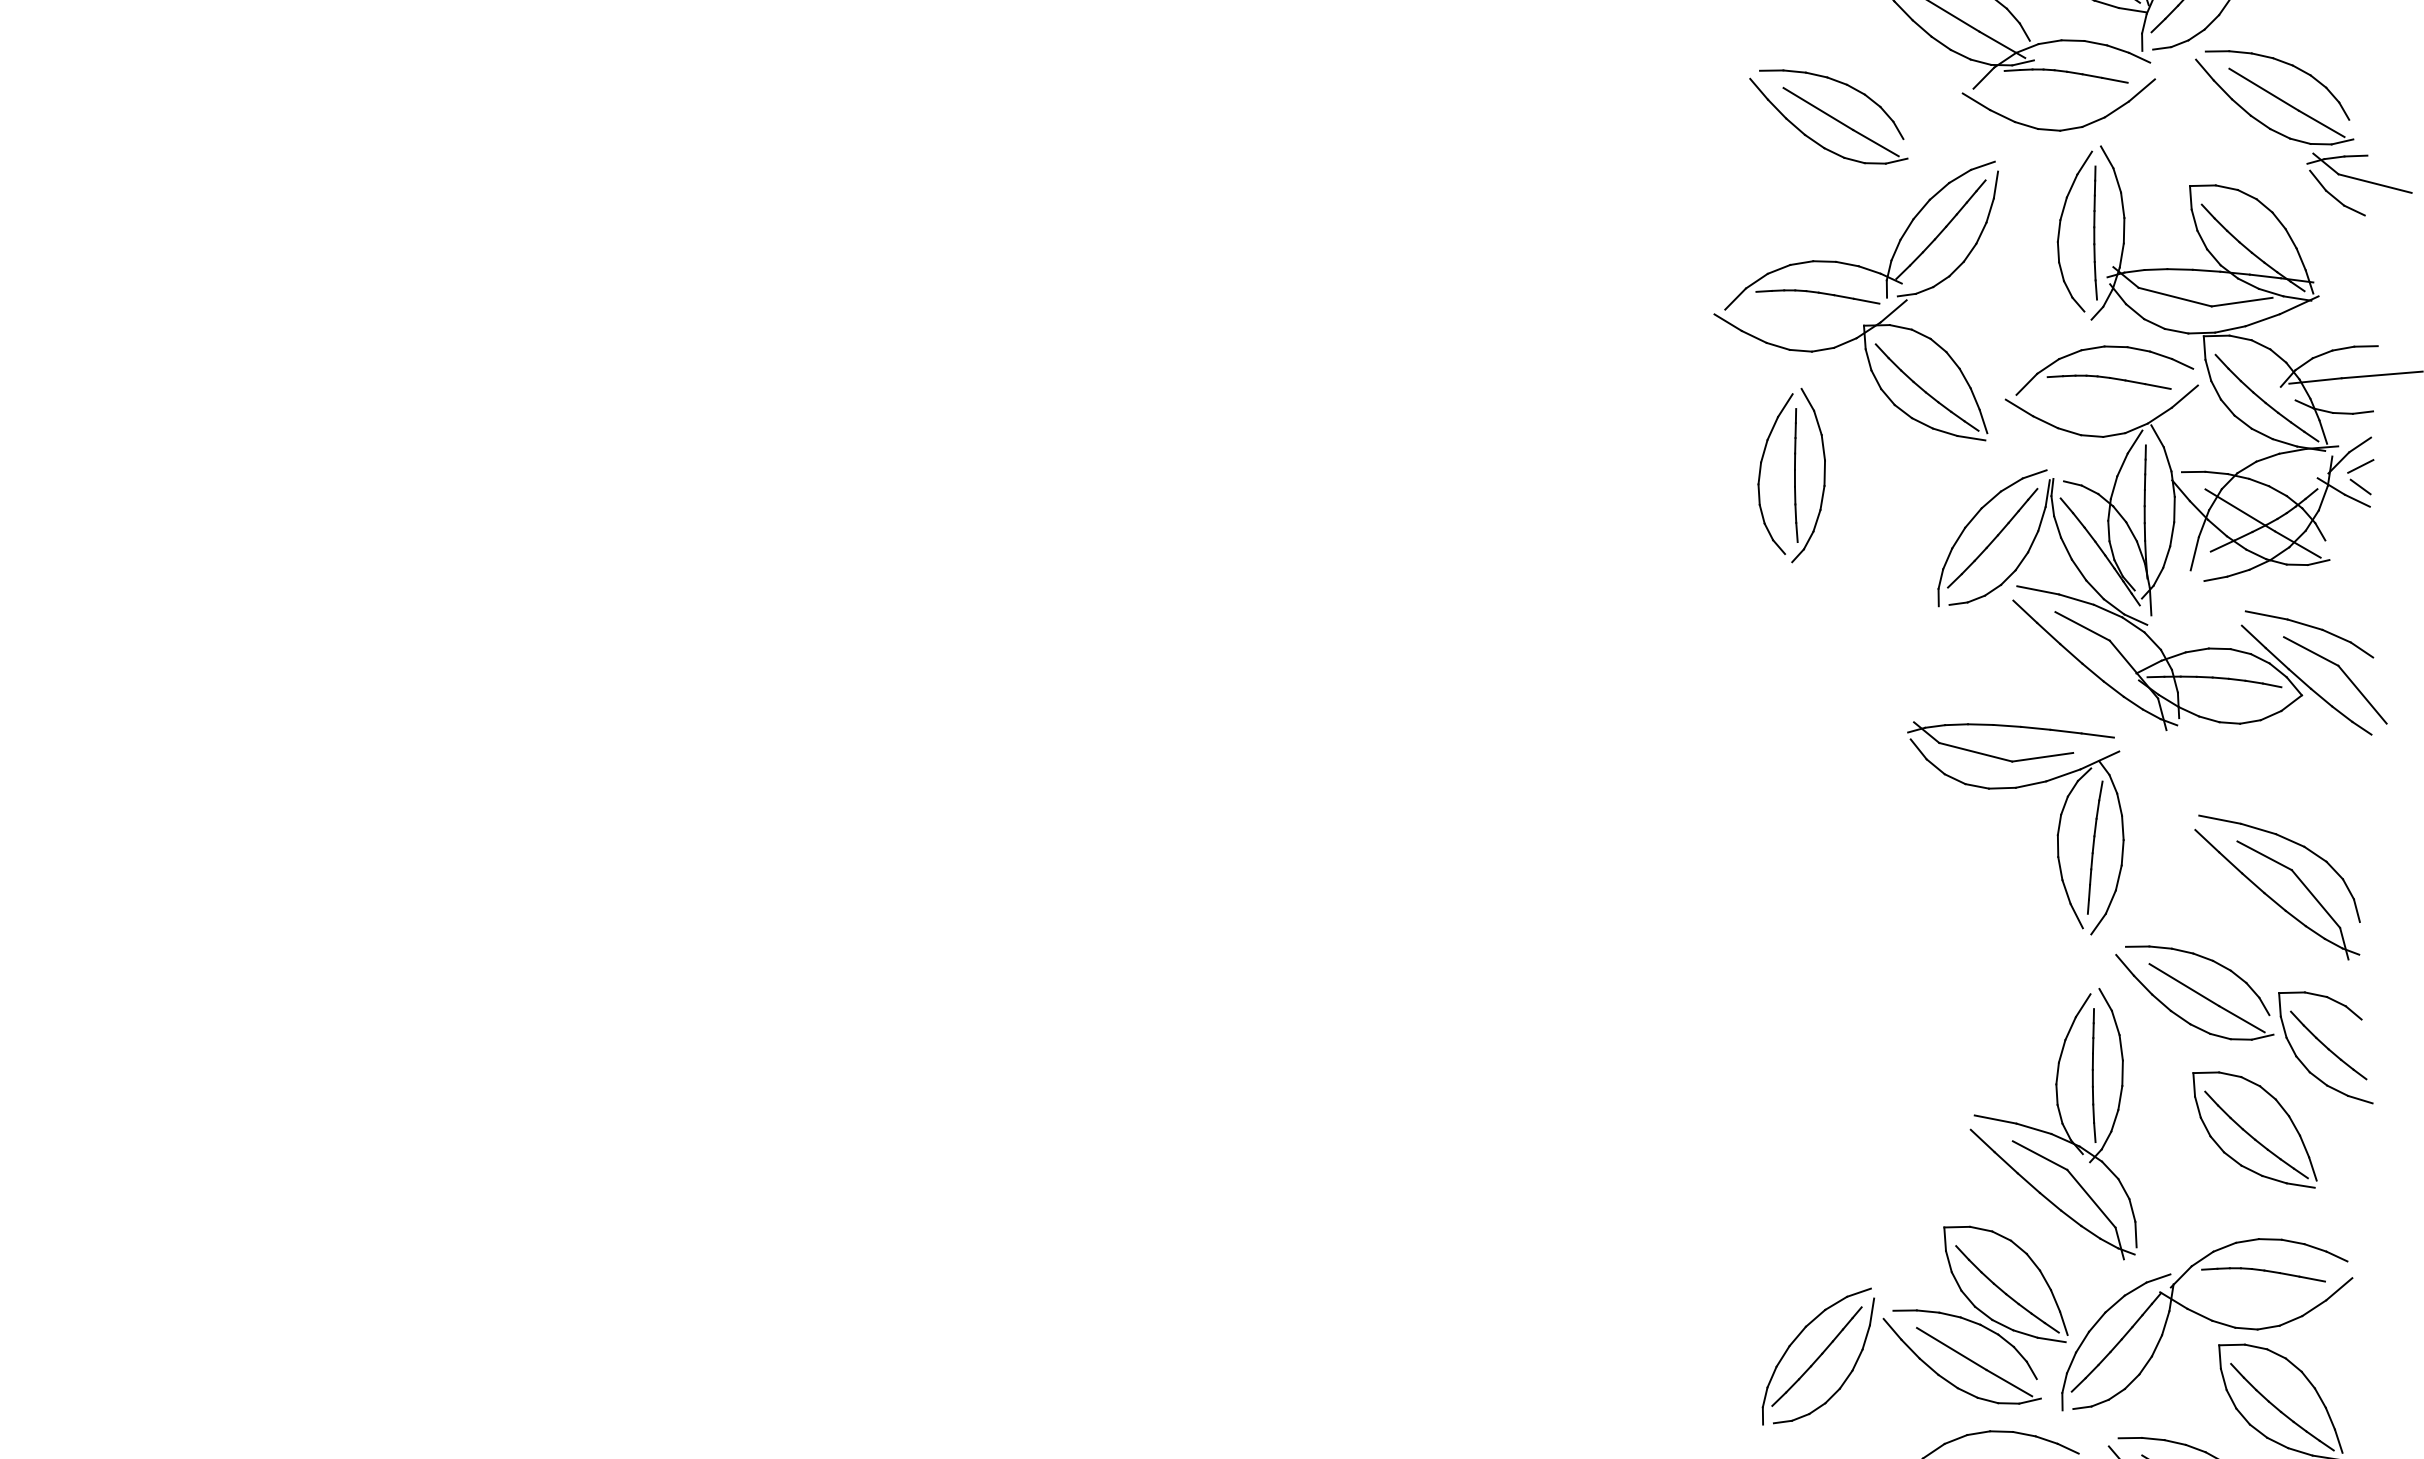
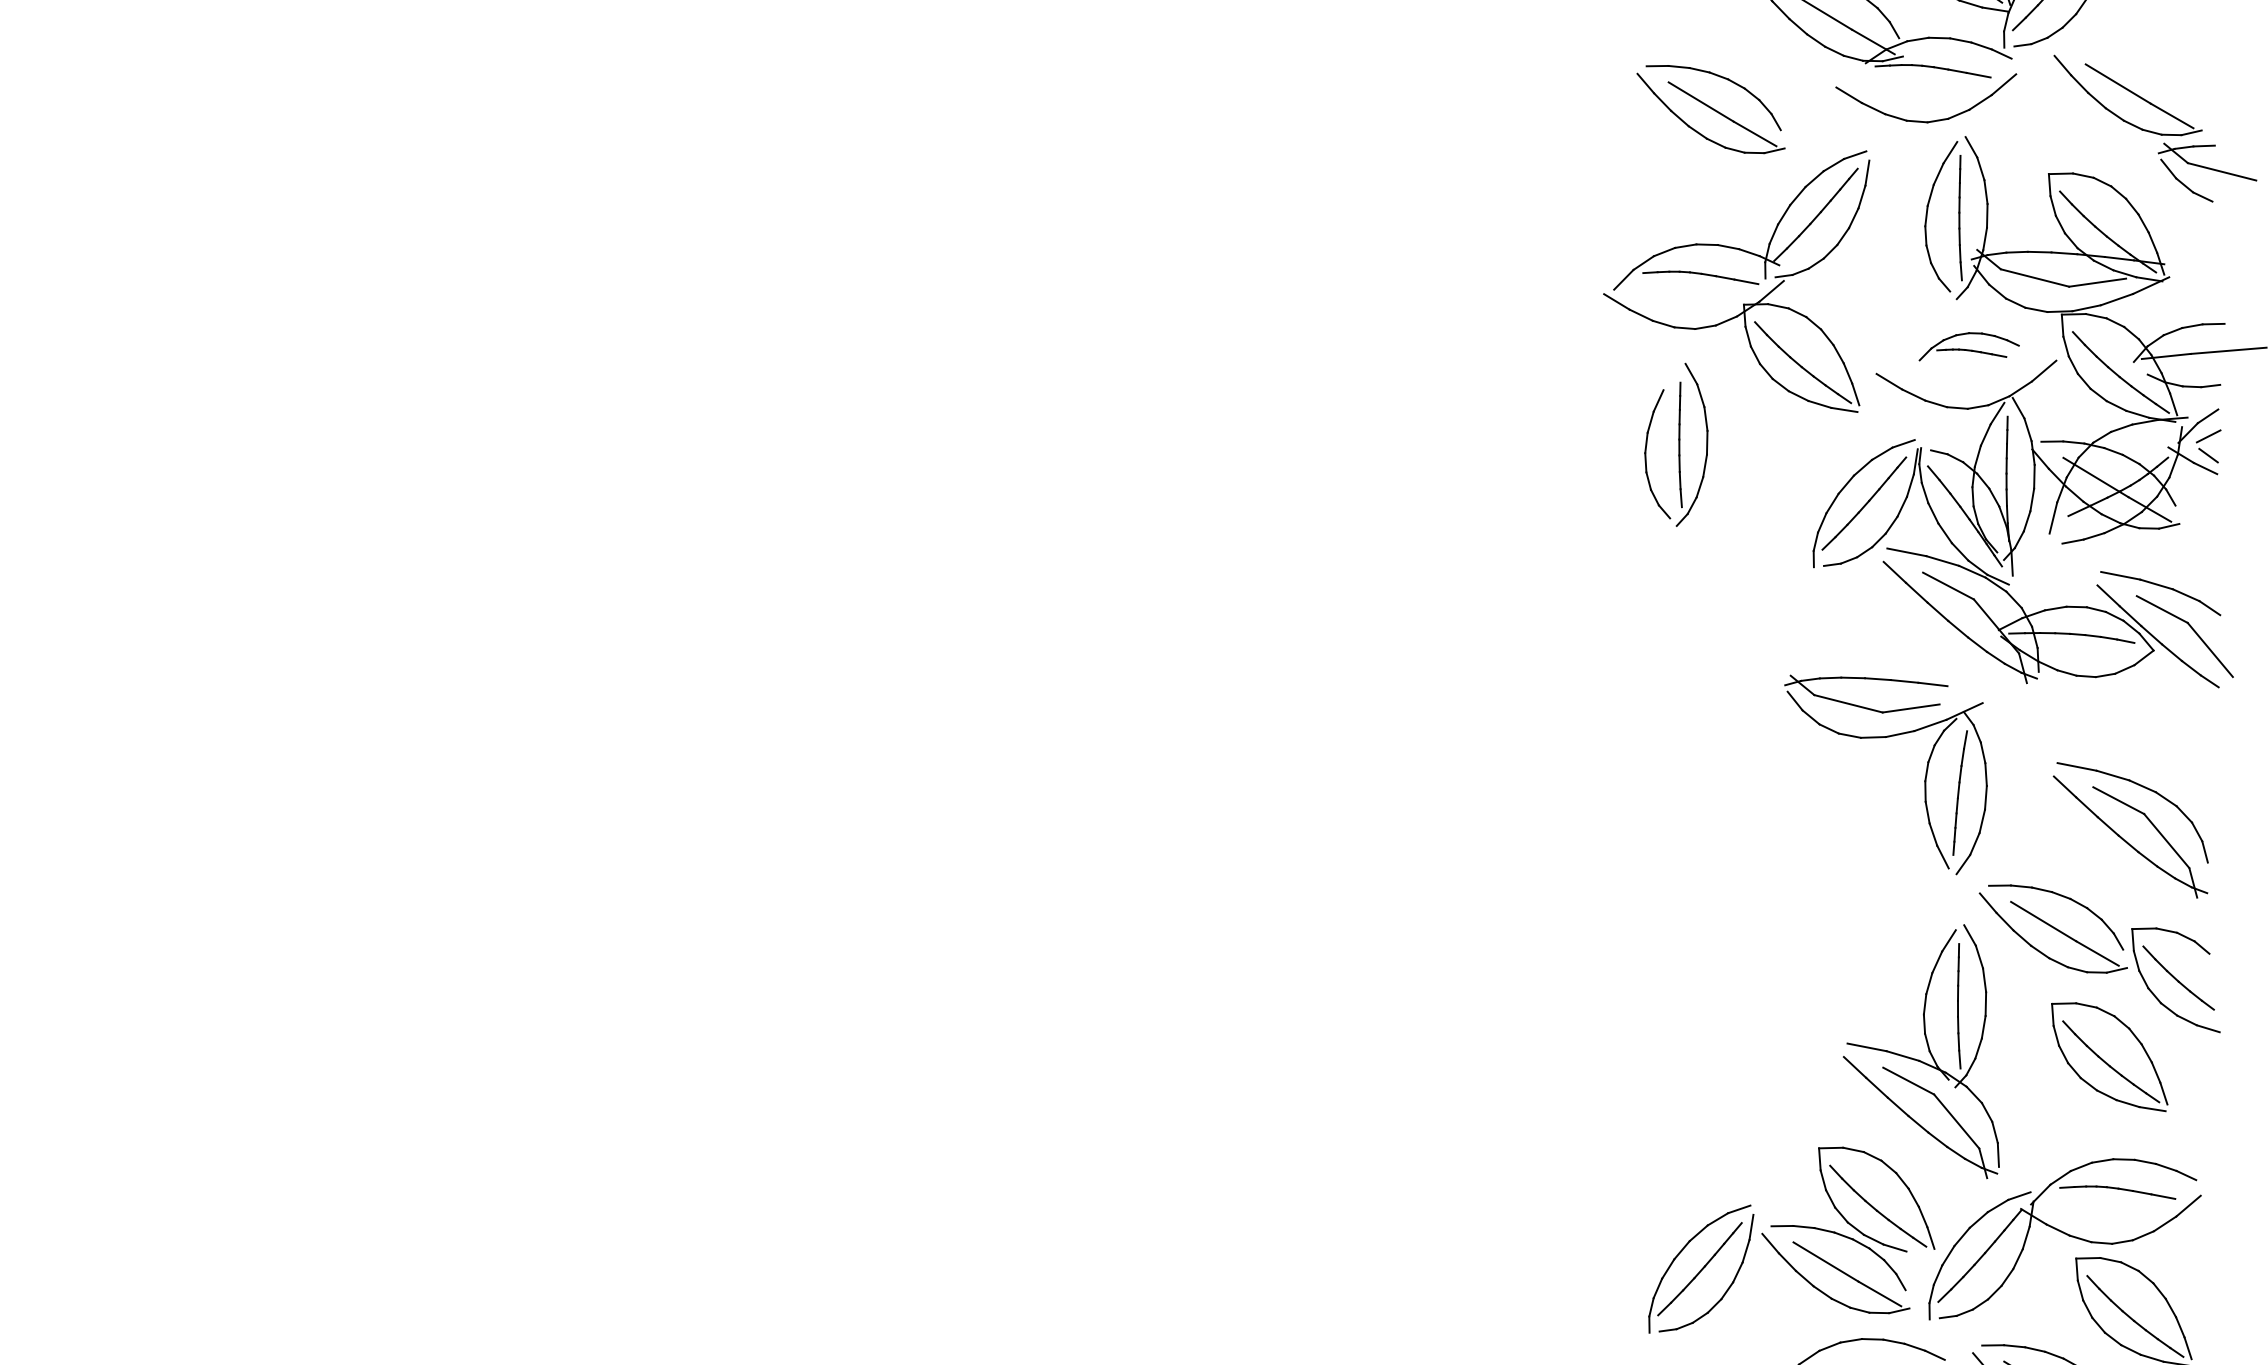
part: (2286, 64) -> (2139, 60), removed
line: (1983, 77) -> (1855, 72), removed
part: (2104, 370) -> (1968, 346), size x0.6
line: (1785, 405) -> (1670, 379), removed
line: (2097, 735) -> (1962, 688), removed
line: (2051, 1339) -> (1919, 1253), removed

